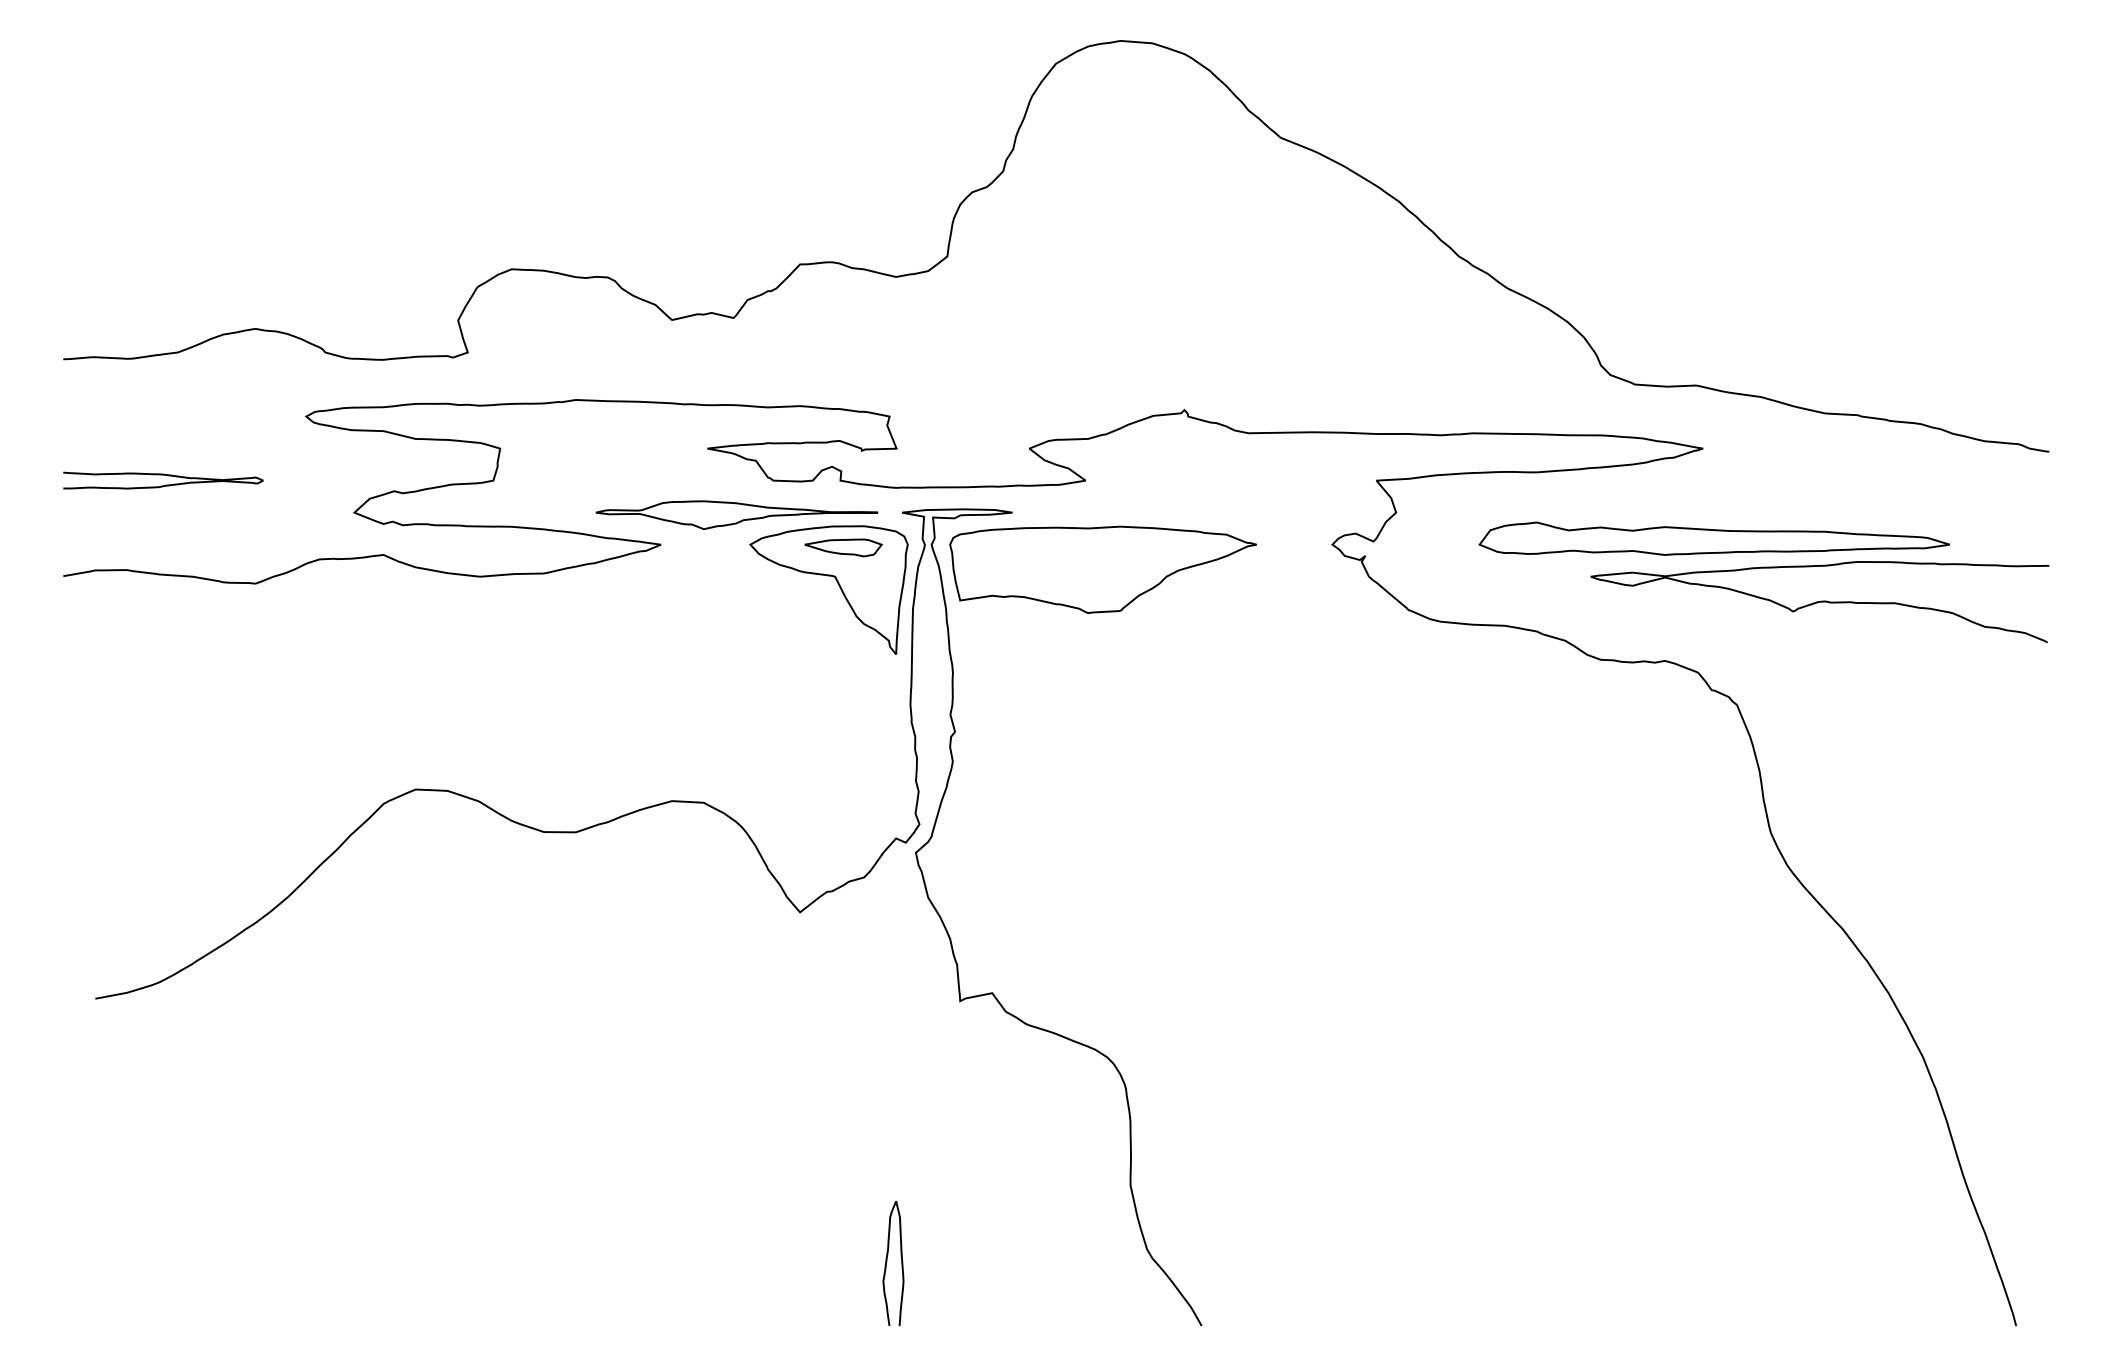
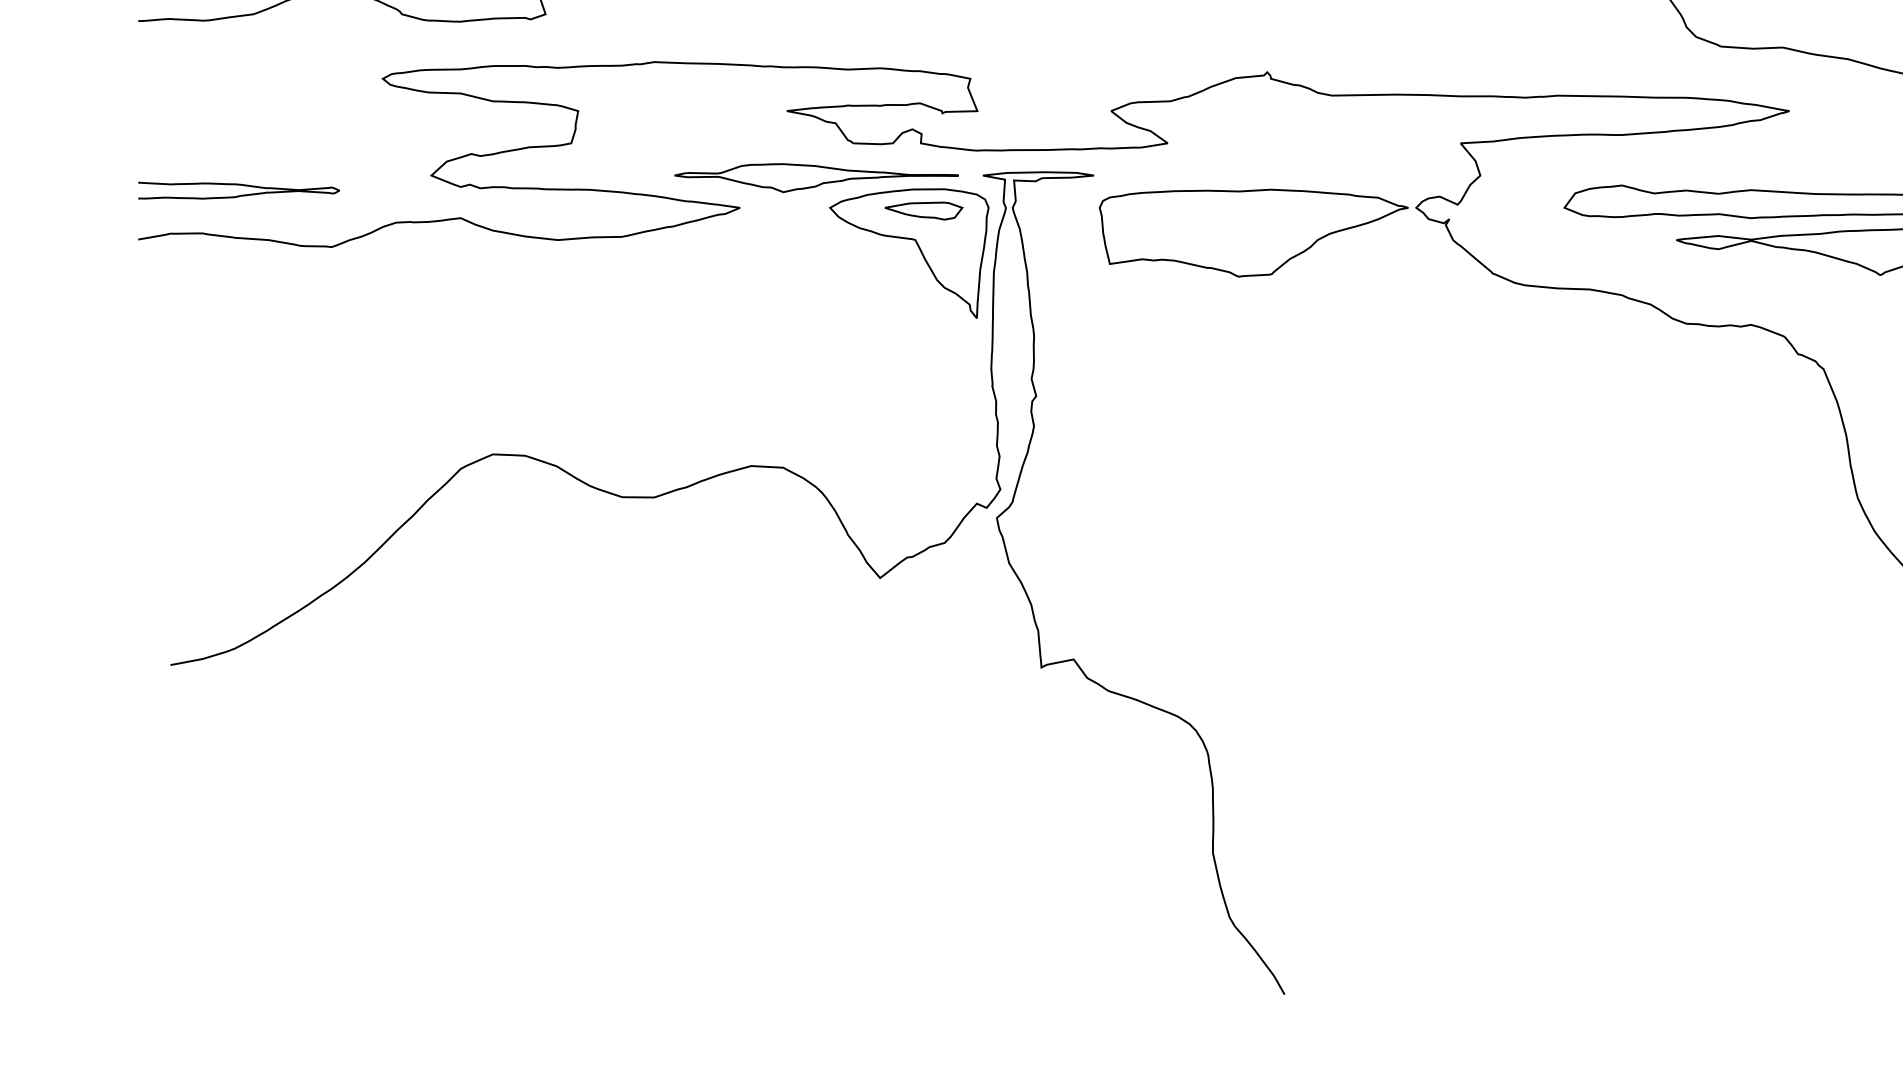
curve: (165, 484) -> (241, 194), moved
part: (1102, 569) -> (1253, 232), moved
curve: (887, 1262) -> (968, 930), removed

